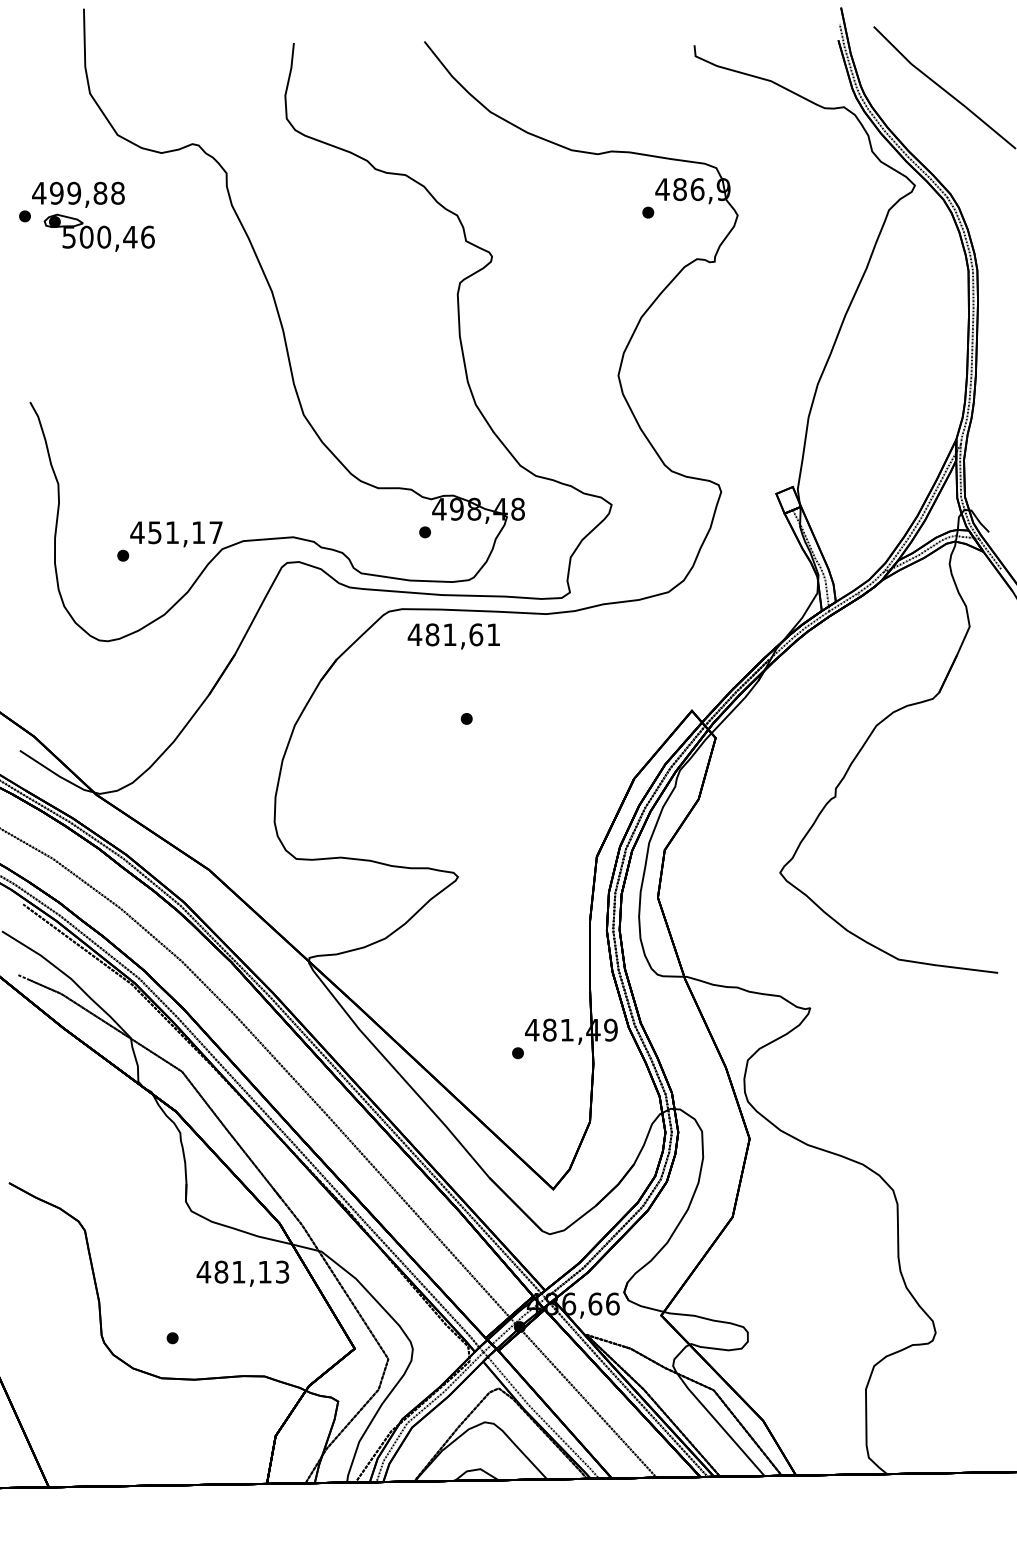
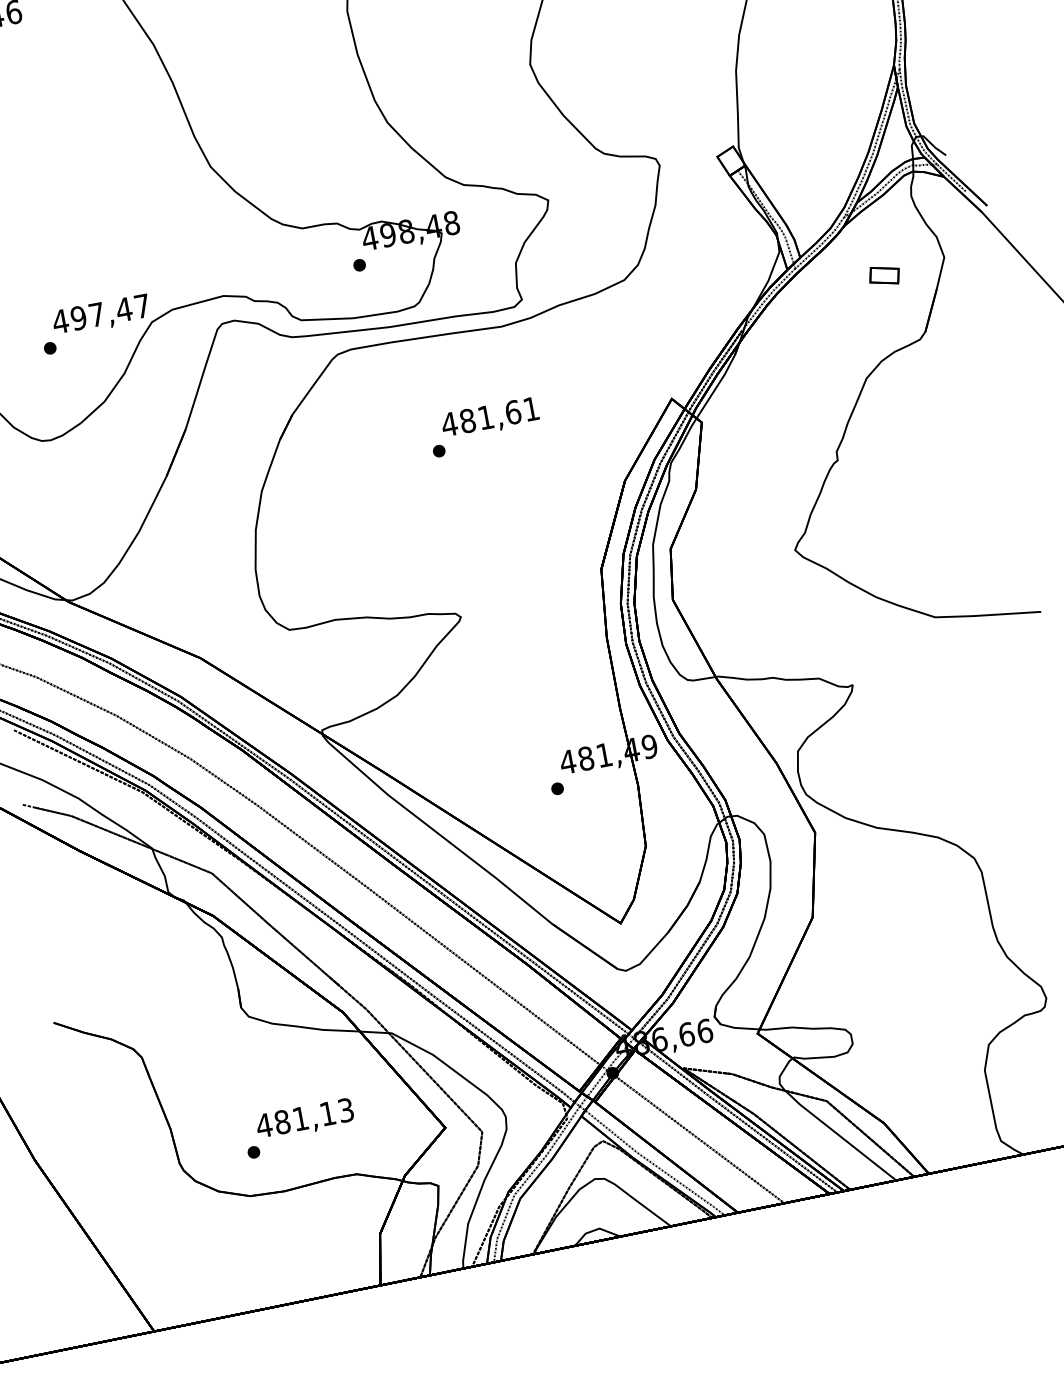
text: (176, 532) -> (101, 313), 451,17 -> 497,47
part: (910, 632) -> (883, 274), added
text: (453, 636) -> (489, 418), moved
text: (242, 1273) -> (304, 1119), moved

